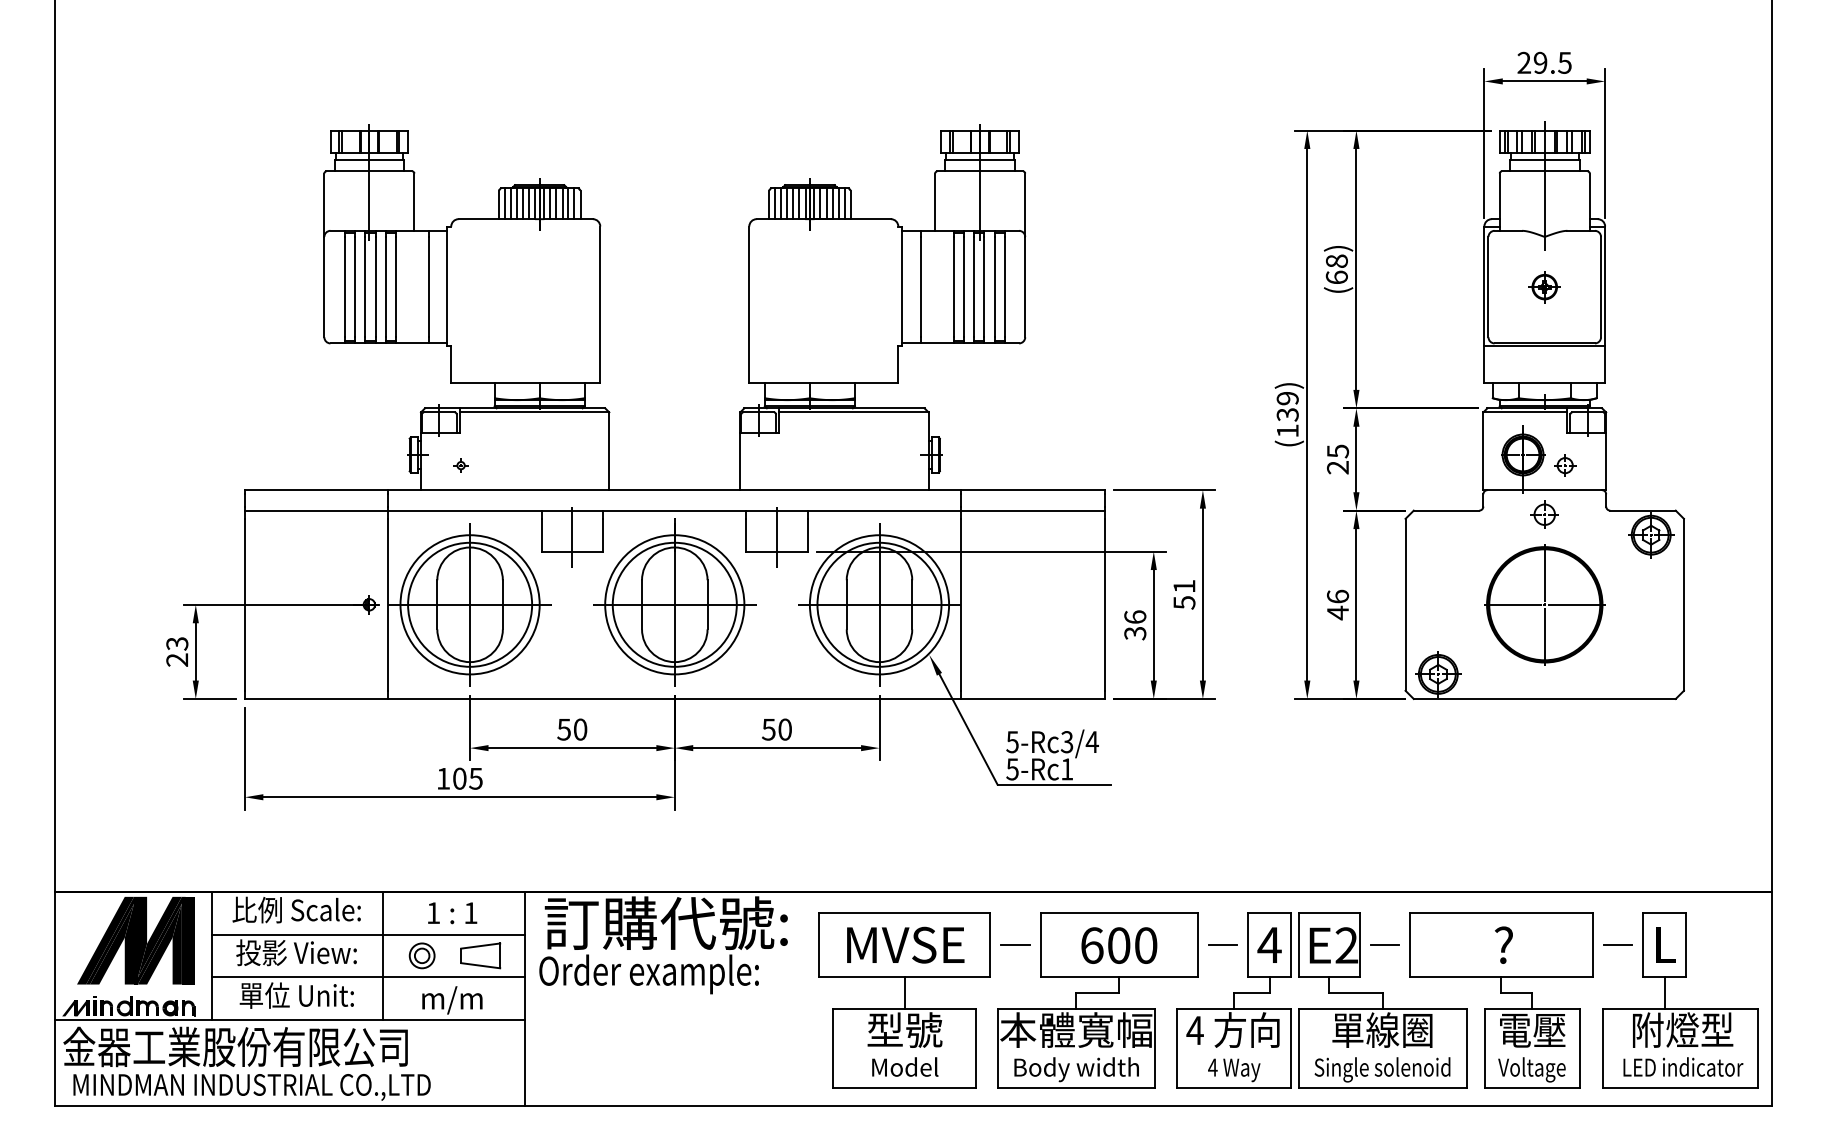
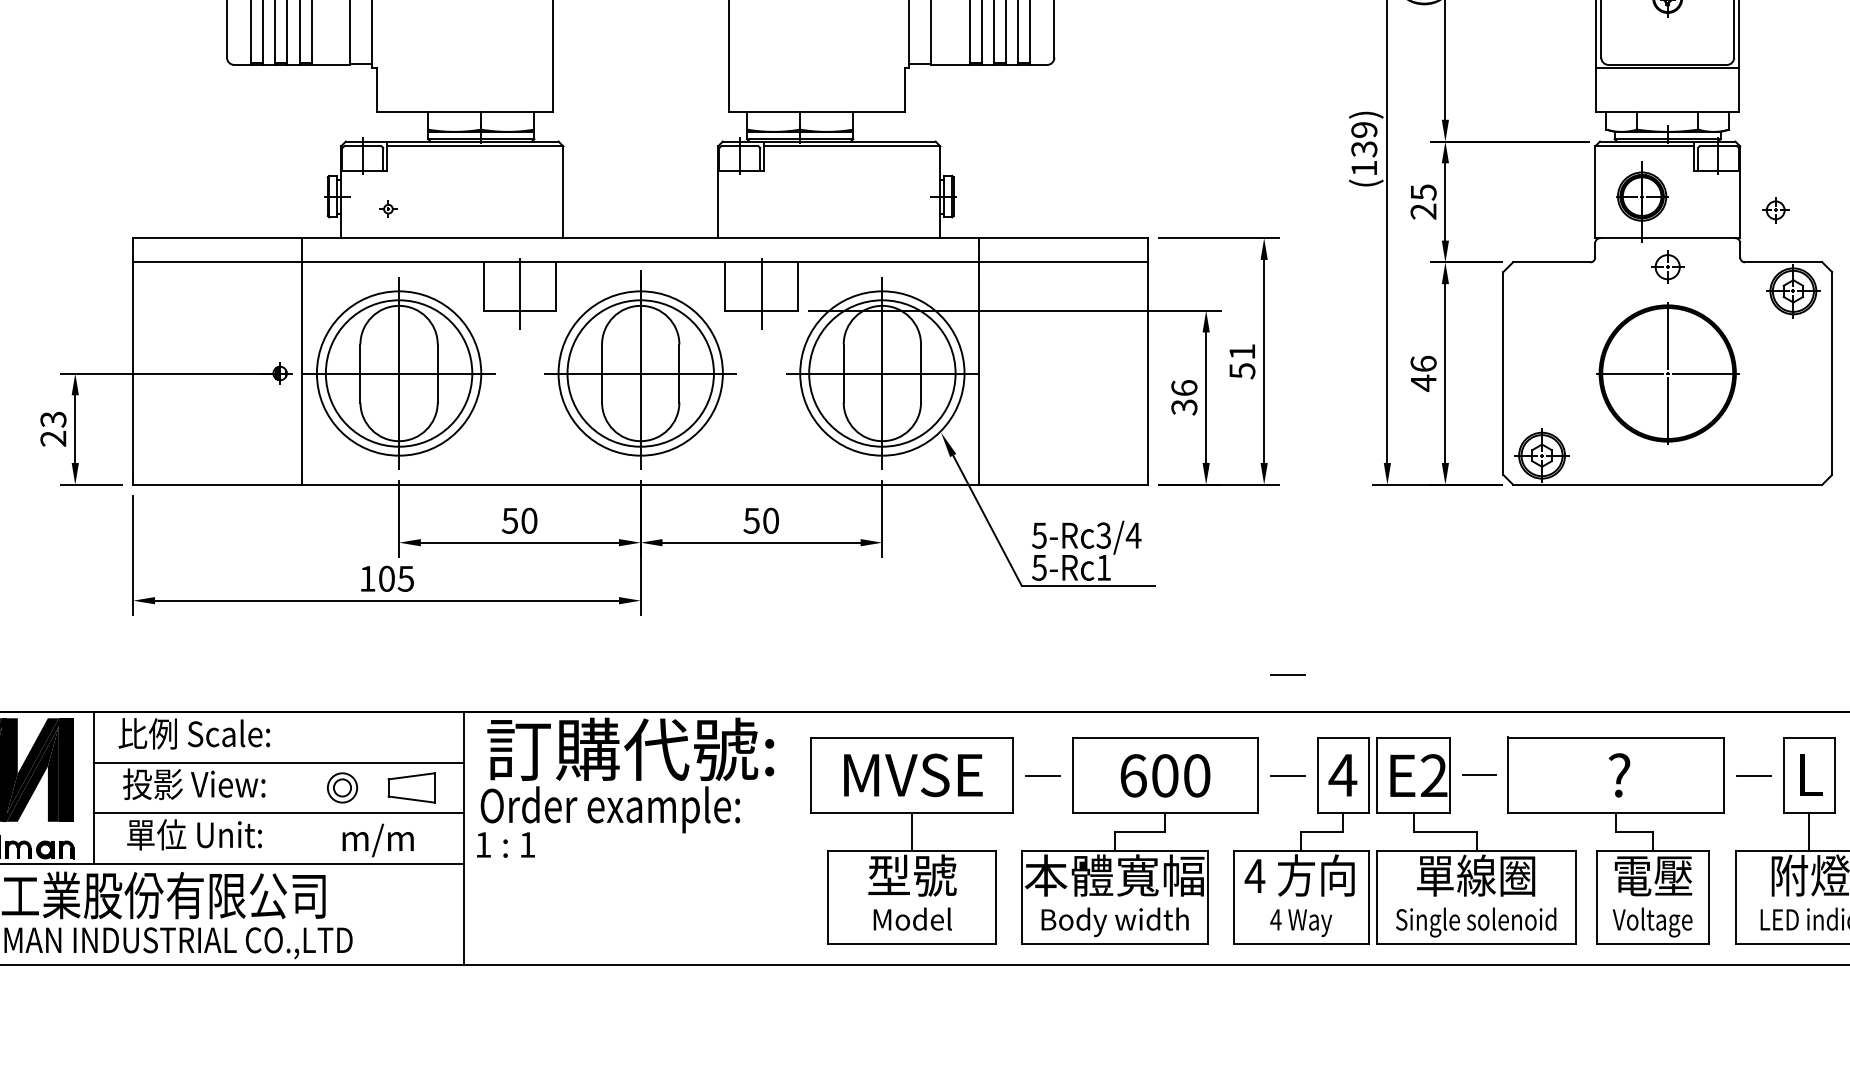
part: (1565, 465) -> (1776, 210), moved
line: (1222, 859) -> (1287, 674), added
text: (452, 913) -> (505, 845), moved
line: (382, 955) -> (295, 787), removed

